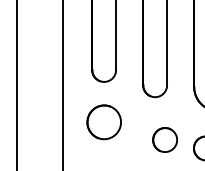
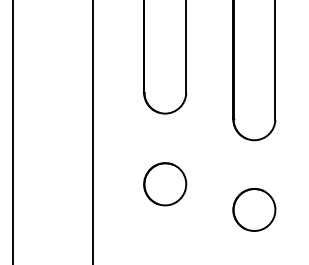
part: (103, 122) -> (164, 184), size x0.71
part: (164, 139) -> (253, 209), moved

